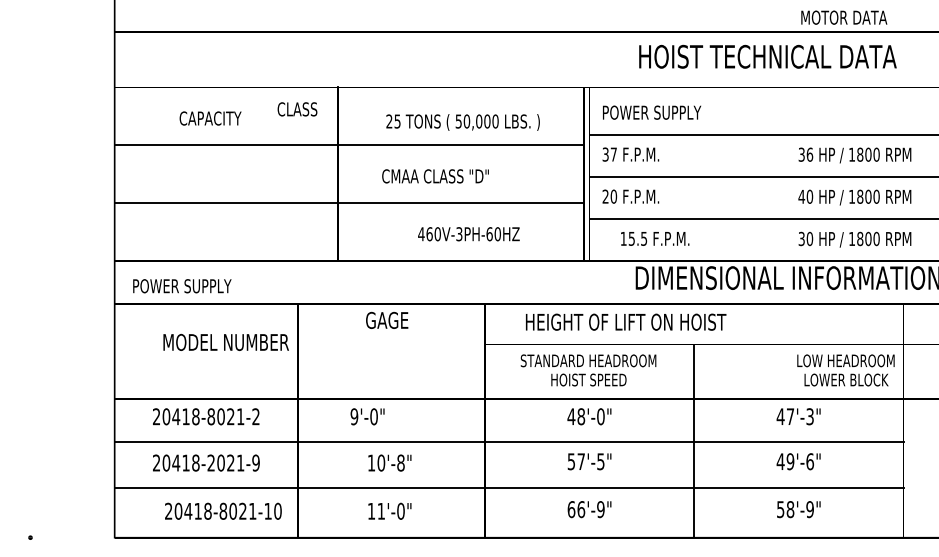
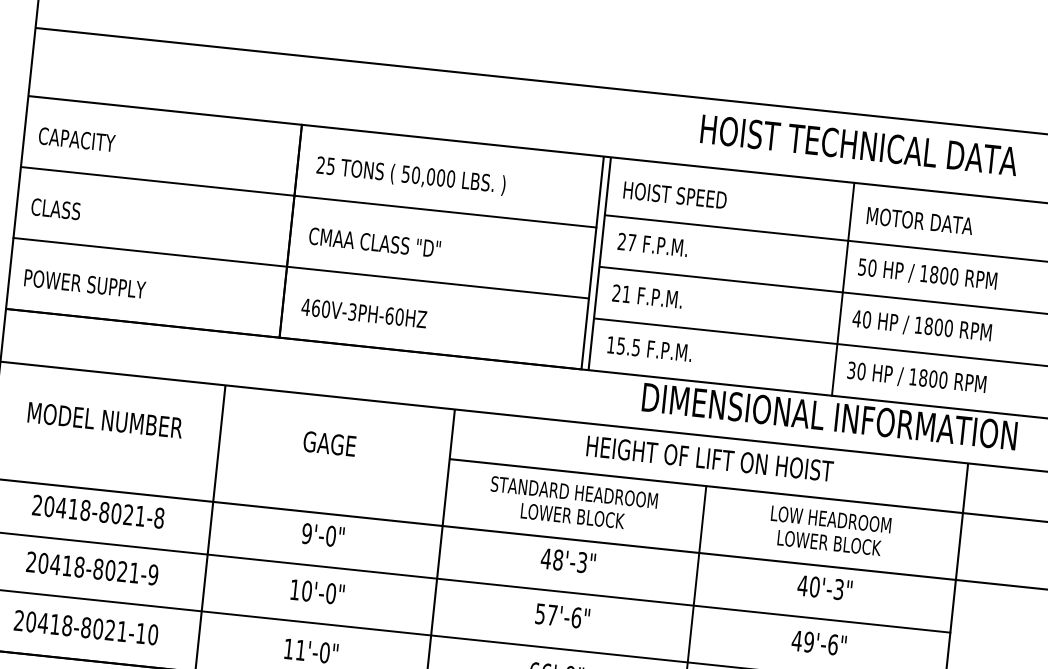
text: (844, 17) -> (920, 220), moved
text: (767, 56) -> (858, 144), moved
text: (297, 109) -> (55, 209), moved
text: (652, 112) -> (684, 196), POWER SUPPLY -> HOIST SPEED
text: (210, 118) -> (76, 139), moved
text: (462, 122) -> (410, 175), moved
text: (605, 154) -> (621, 241), 37 -> 27
text: (806, 154) -> (868, 267), 36 -> 50
line: (788, 174) -> (843, 289), added
text: (435, 176) -> (374, 242), moved
text: (613, 196) -> (626, 294), 20 -> 21
text: (468, 234) -> (363, 313), moved
text: (655, 238) -> (650, 348), moved
text: (182, 286) -> (85, 284), moved
text: (387, 319) -> (330, 442), moved
text: (626, 321) -> (710, 457), moved
text: (225, 341) -> (104, 419), moved
text: (845, 370) -> (829, 531), moved
text: (589, 379) -> (573, 515), HOIST SPEED -> LOWER BLOCK
text: (255, 416) -> (158, 517), 20418-8021-2 -> 20418-8021-8
text: (367, 416) -> (323, 535), moved
text: (600, 416) -> (581, 562), 48'-0" -> 48'-3"
text: (790, 416) -> (814, 586), 47'-3" -> 40'-3"
text: (600, 461) -> (576, 617), 57'-5" -> 57'-6"
text: (211, 462) -> (98, 568), 20418-2021-9 -> 20418-8021-9
text: (400, 462) -> (330, 592), 10'-8" -> 10'-0"
text: (223, 510) -> (86, 626), moved

